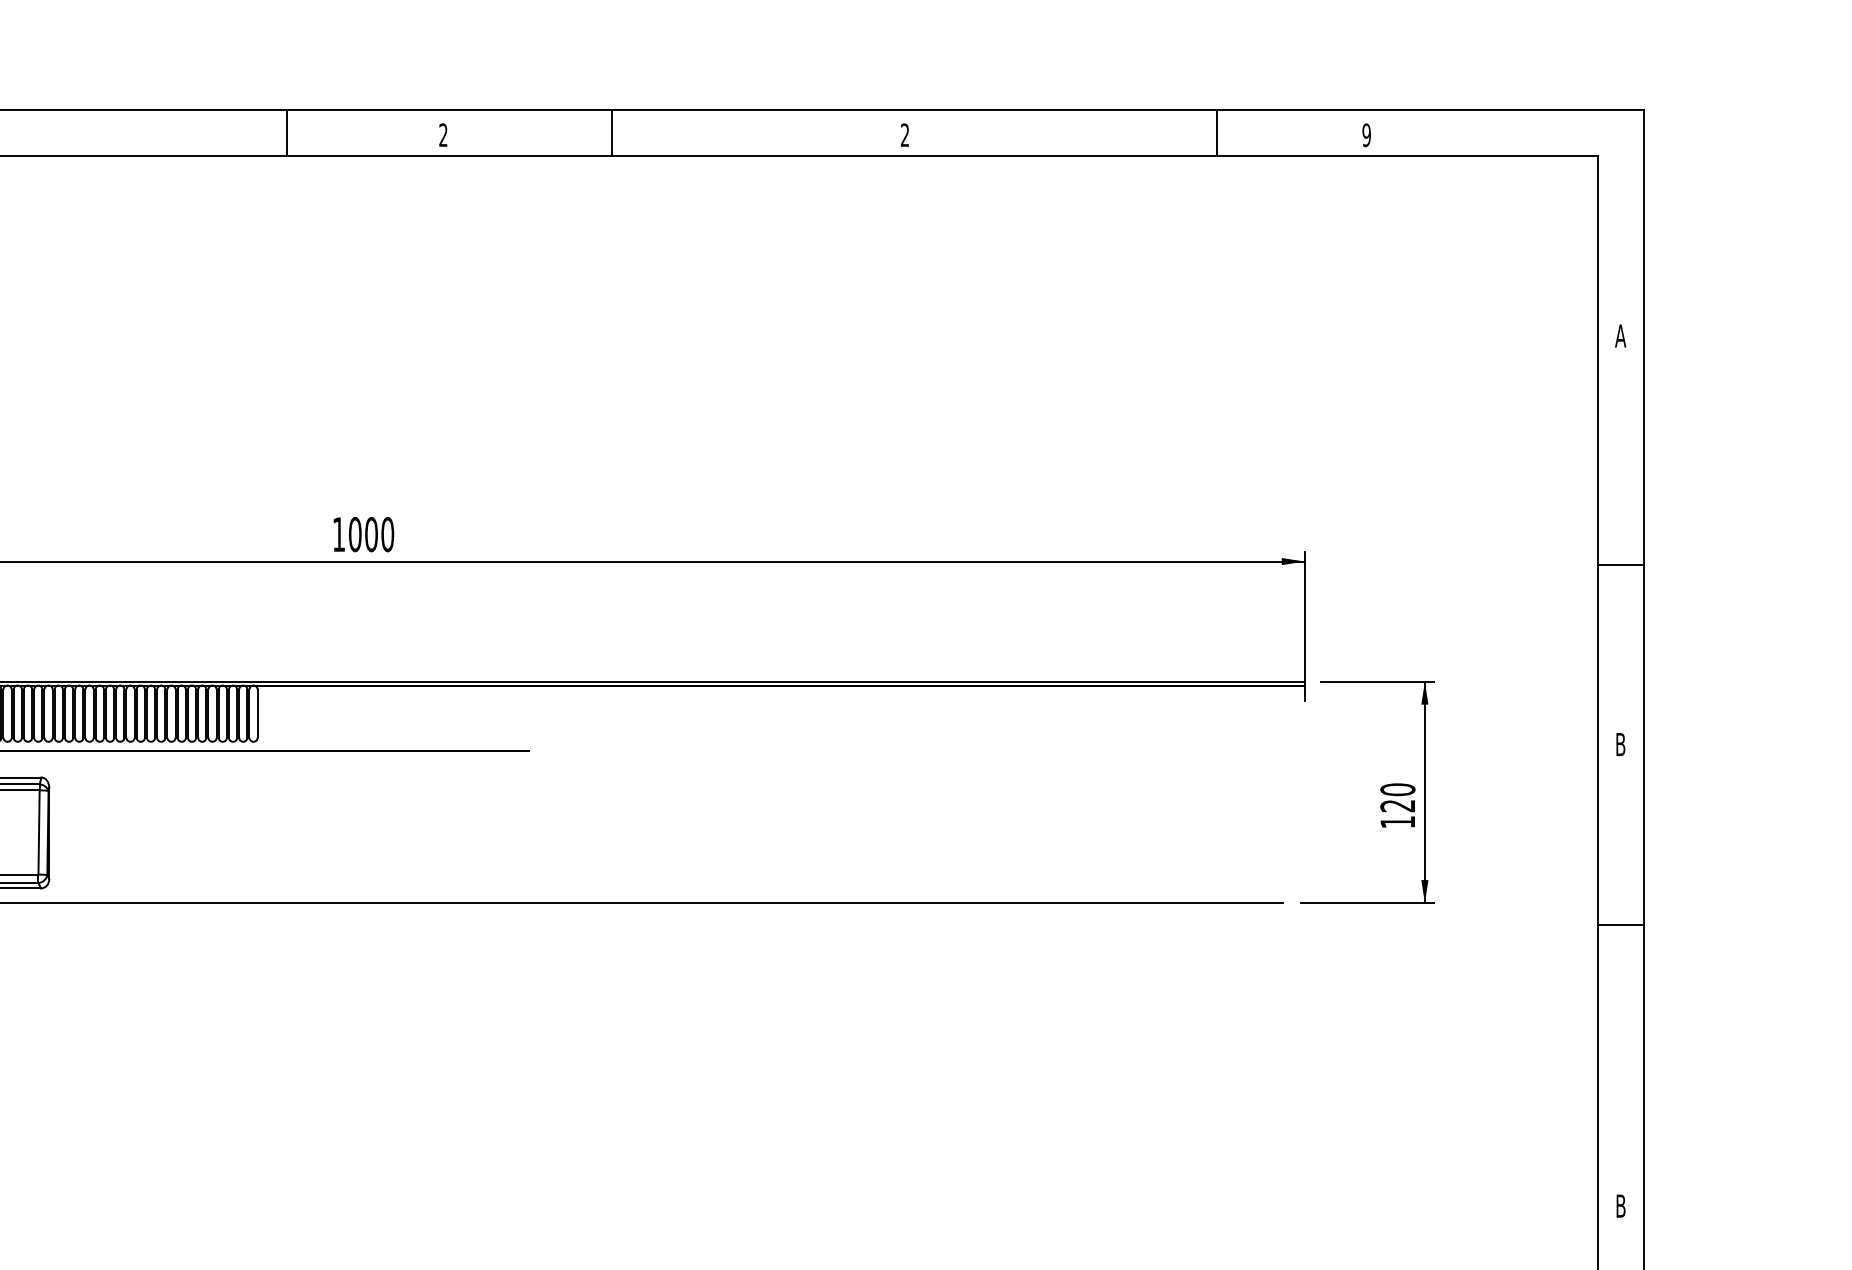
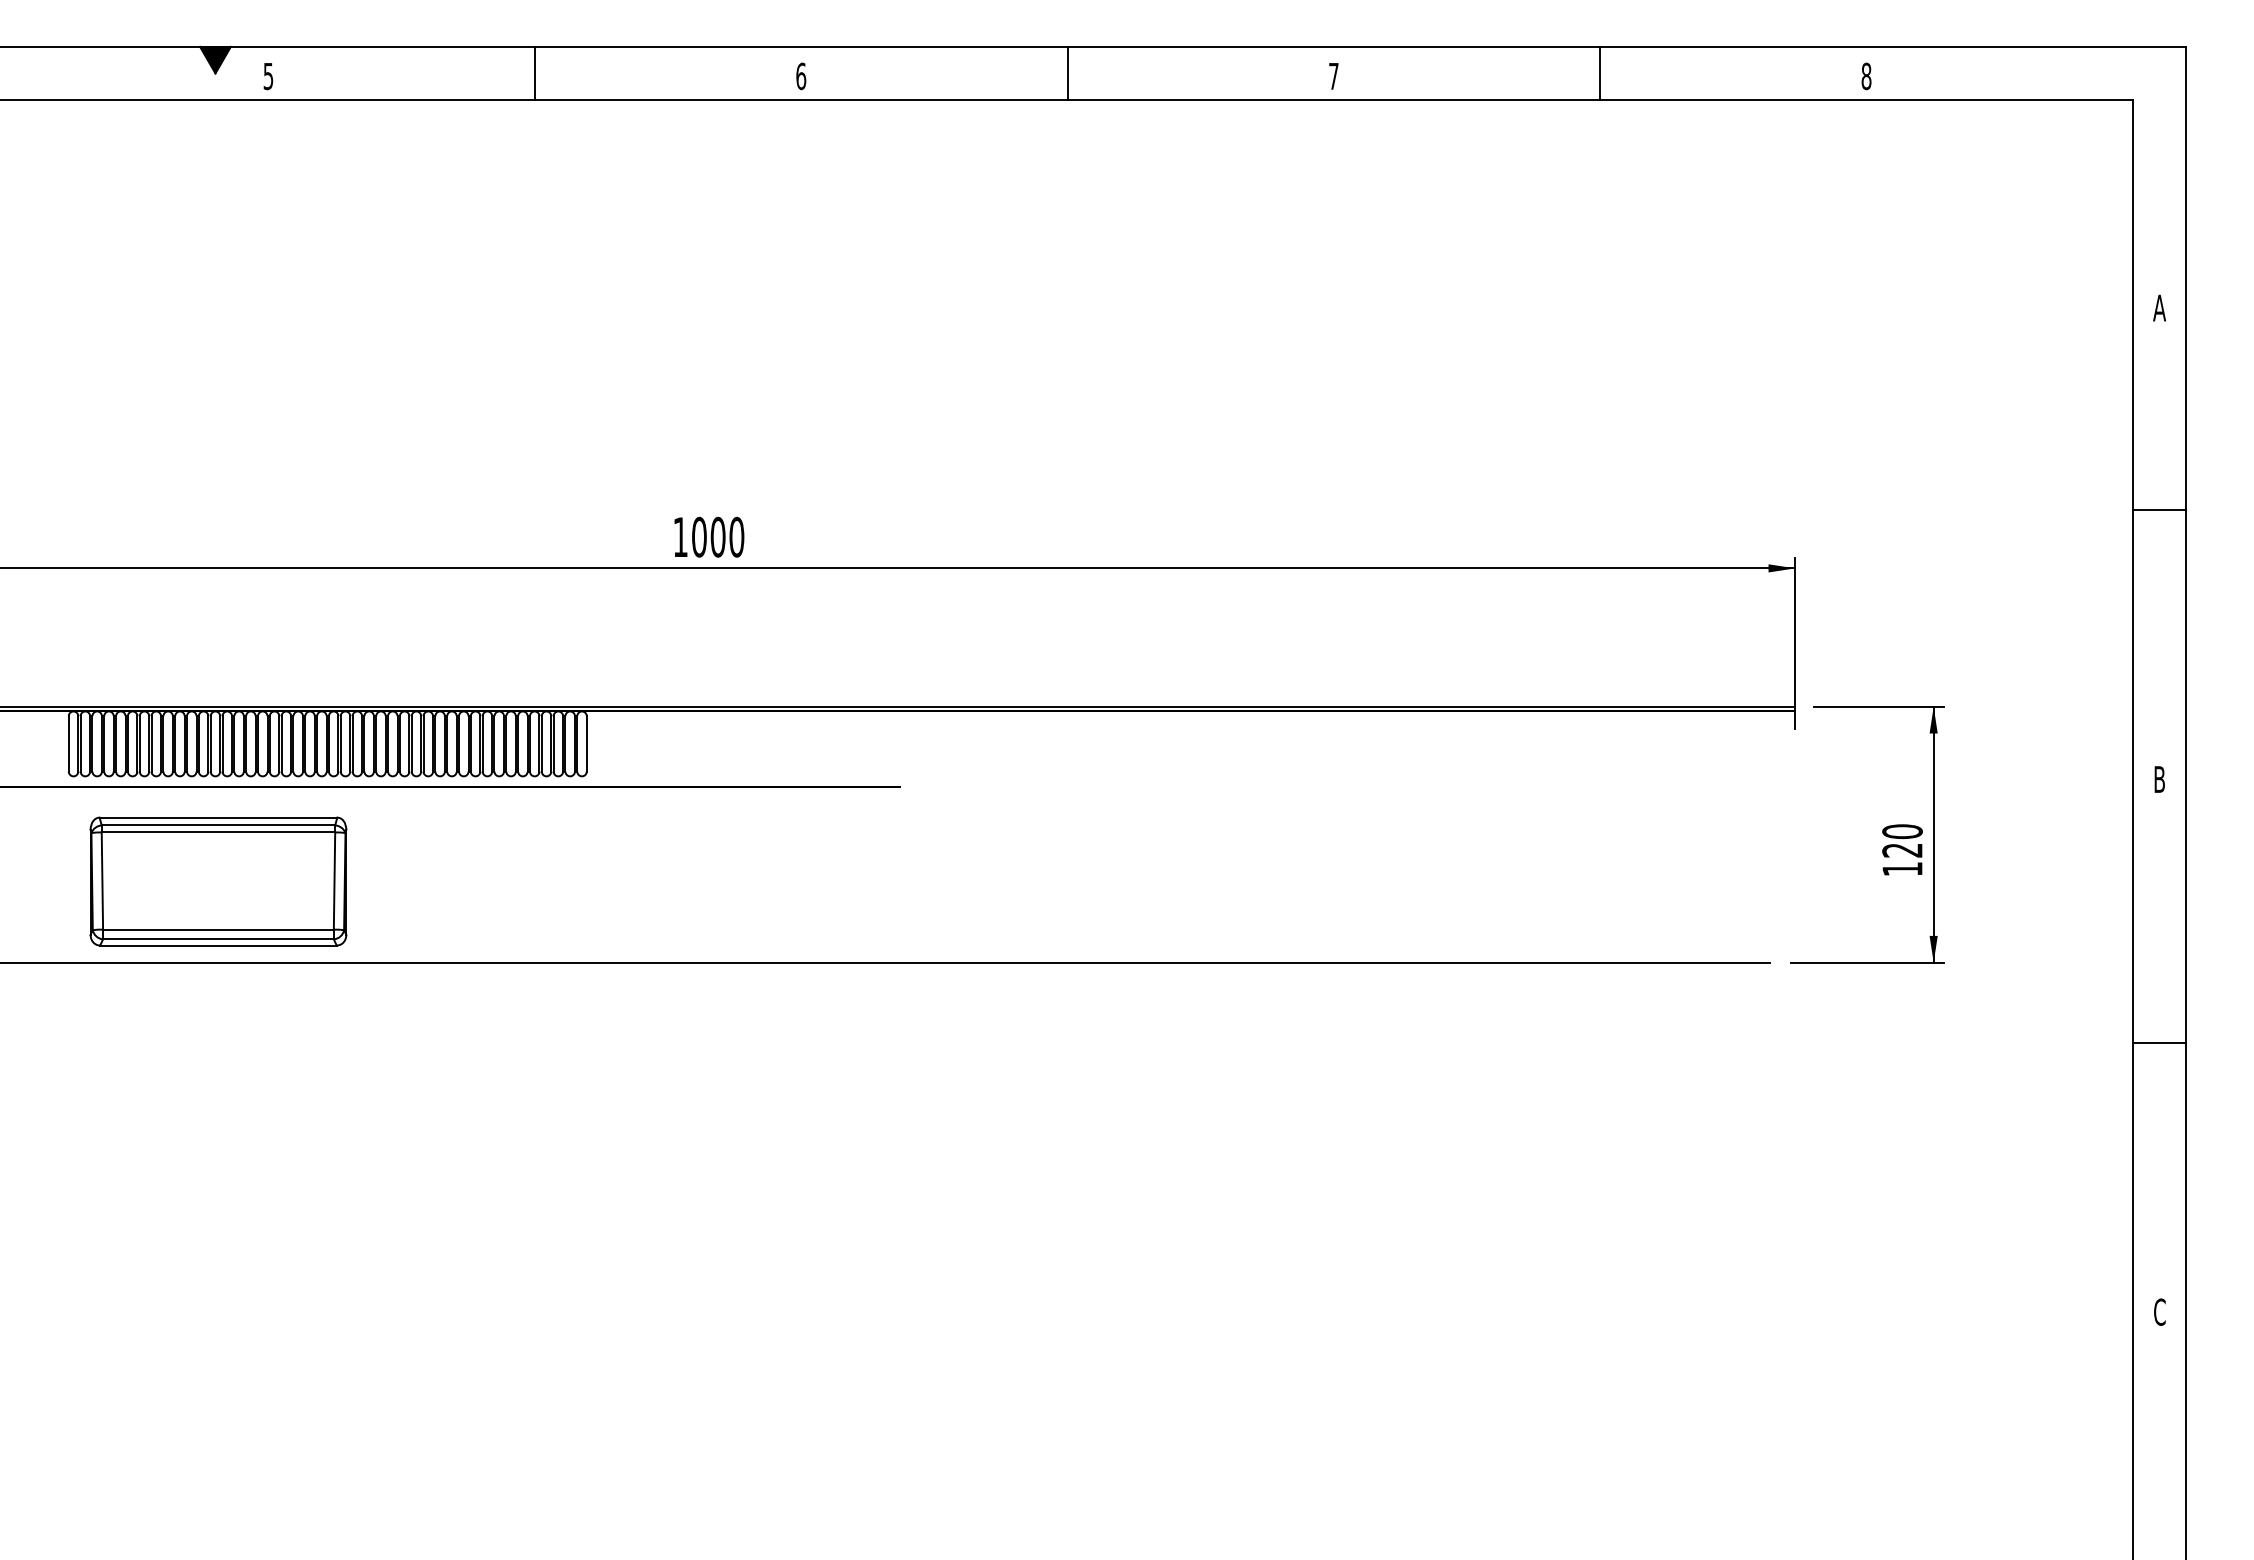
line: (287, 132) -> (535, 73), moved
line: (611, 132) -> (1067, 73), moved
line: (1216, 132) -> (1600, 73), moved
text: (904, 134) -> (1333, 75), 2 -> 7
text: (443, 135) -> (801, 76), 2 -> 6
text: (1366, 135) -> (1866, 76), 9 -> 8
line: (1620, 565) -> (2159, 510), moved
line: (1620, 924) -> (2159, 1042), moved
text: (1620, 1205) -> (2159, 1311), B -> C

